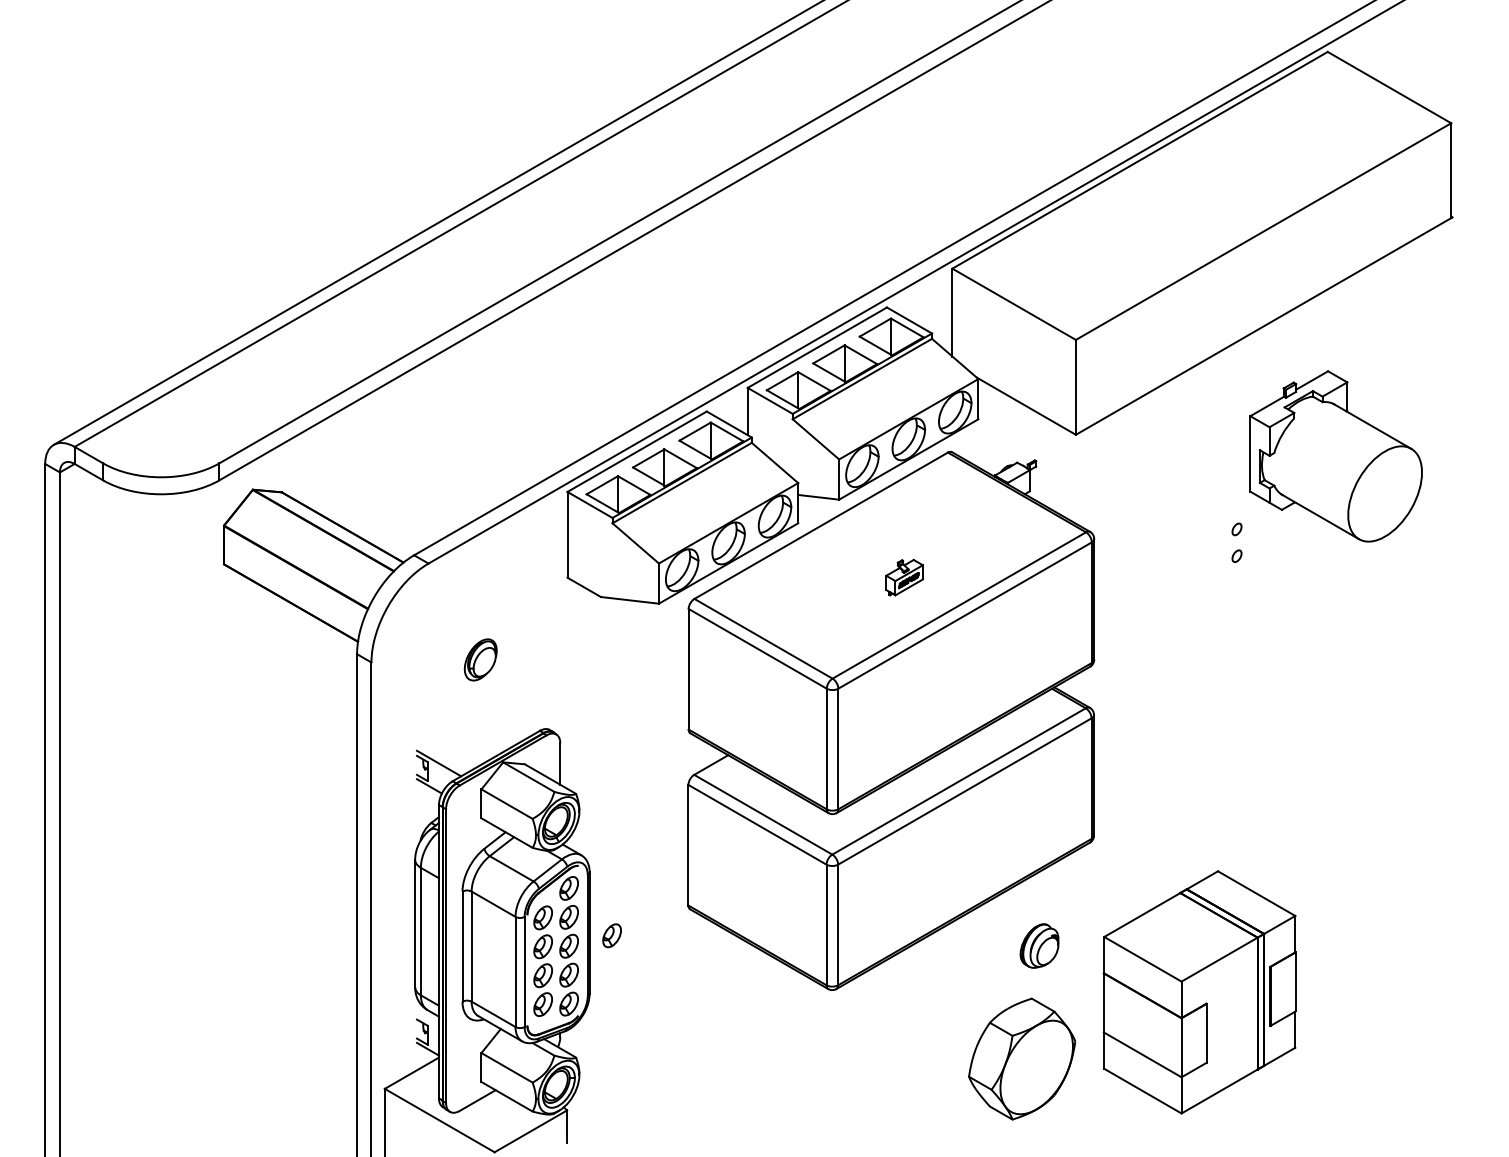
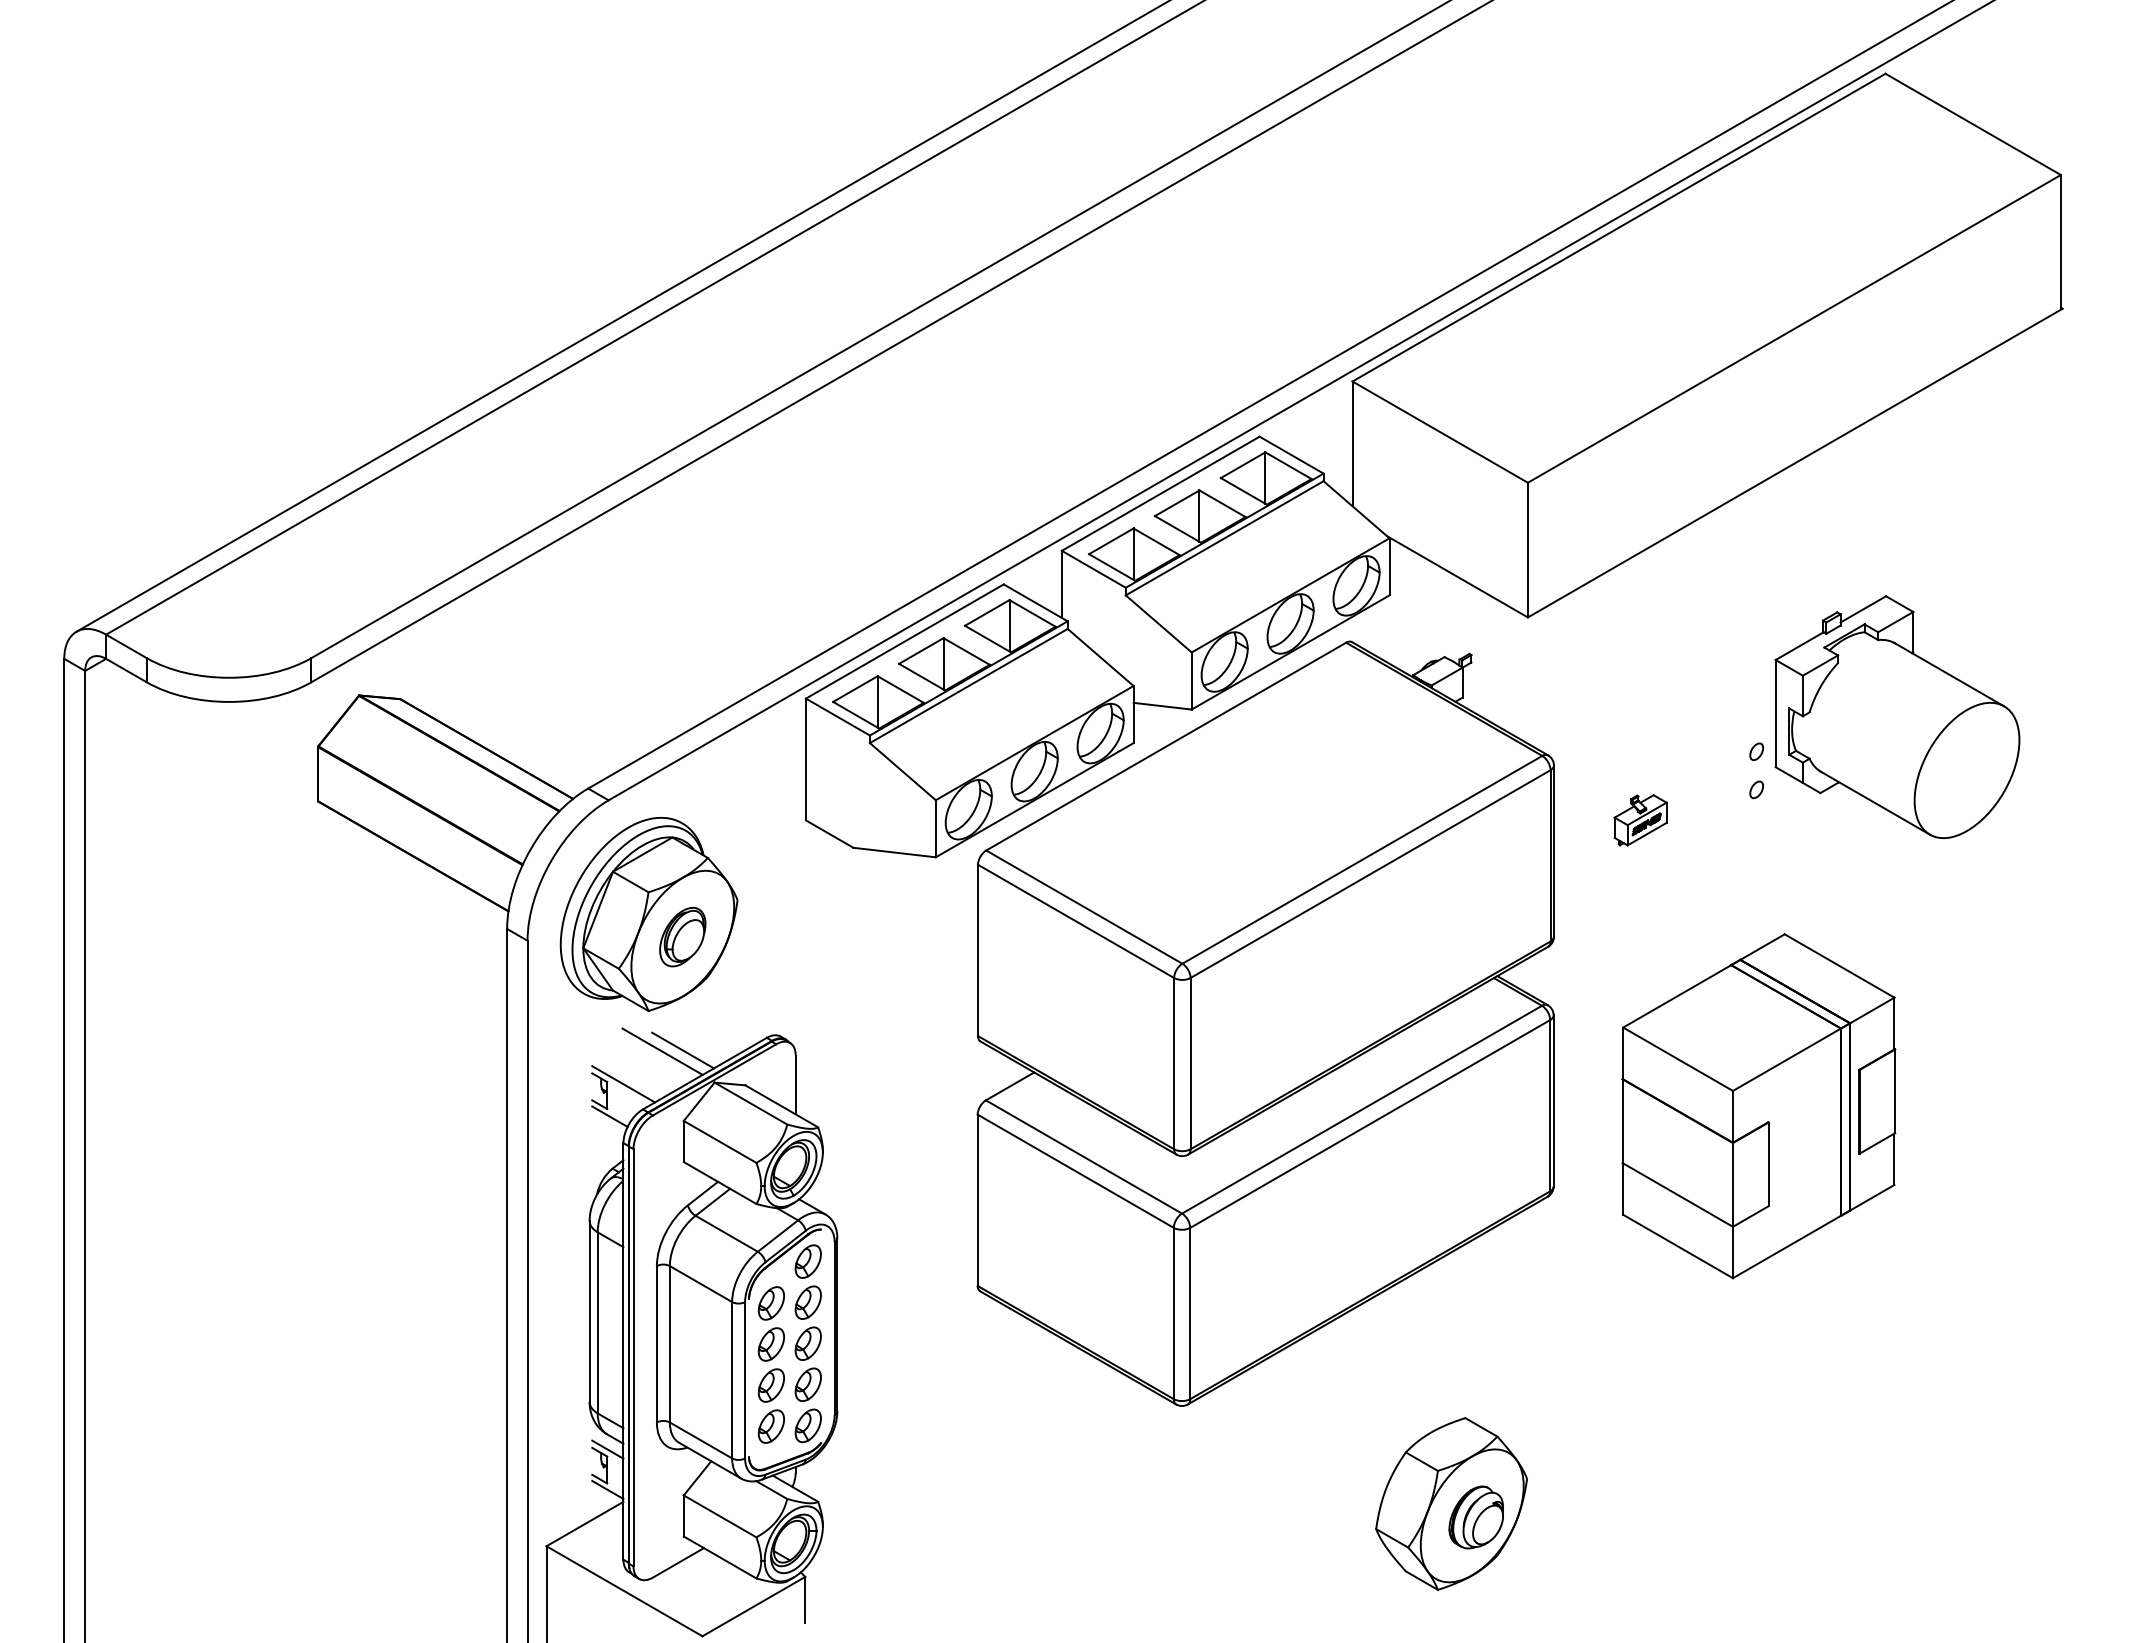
part: (1336, 456) -> (1897, 717), moved
part: (904, 577) -> (1640, 820), moved
part: (456, 643) -> (648, 914), added
line: (481, 739) -> (683, 1050), added
line: (466, 740) -> (662, 1051), added
part: (611, 935) -> (868, 1328), removed
part: (1038, 946) -> (1475, 1517), moved
part: (1199, 992) -> (1758, 1106), moved
line: (427, 1020) -> (607, 1449), added

